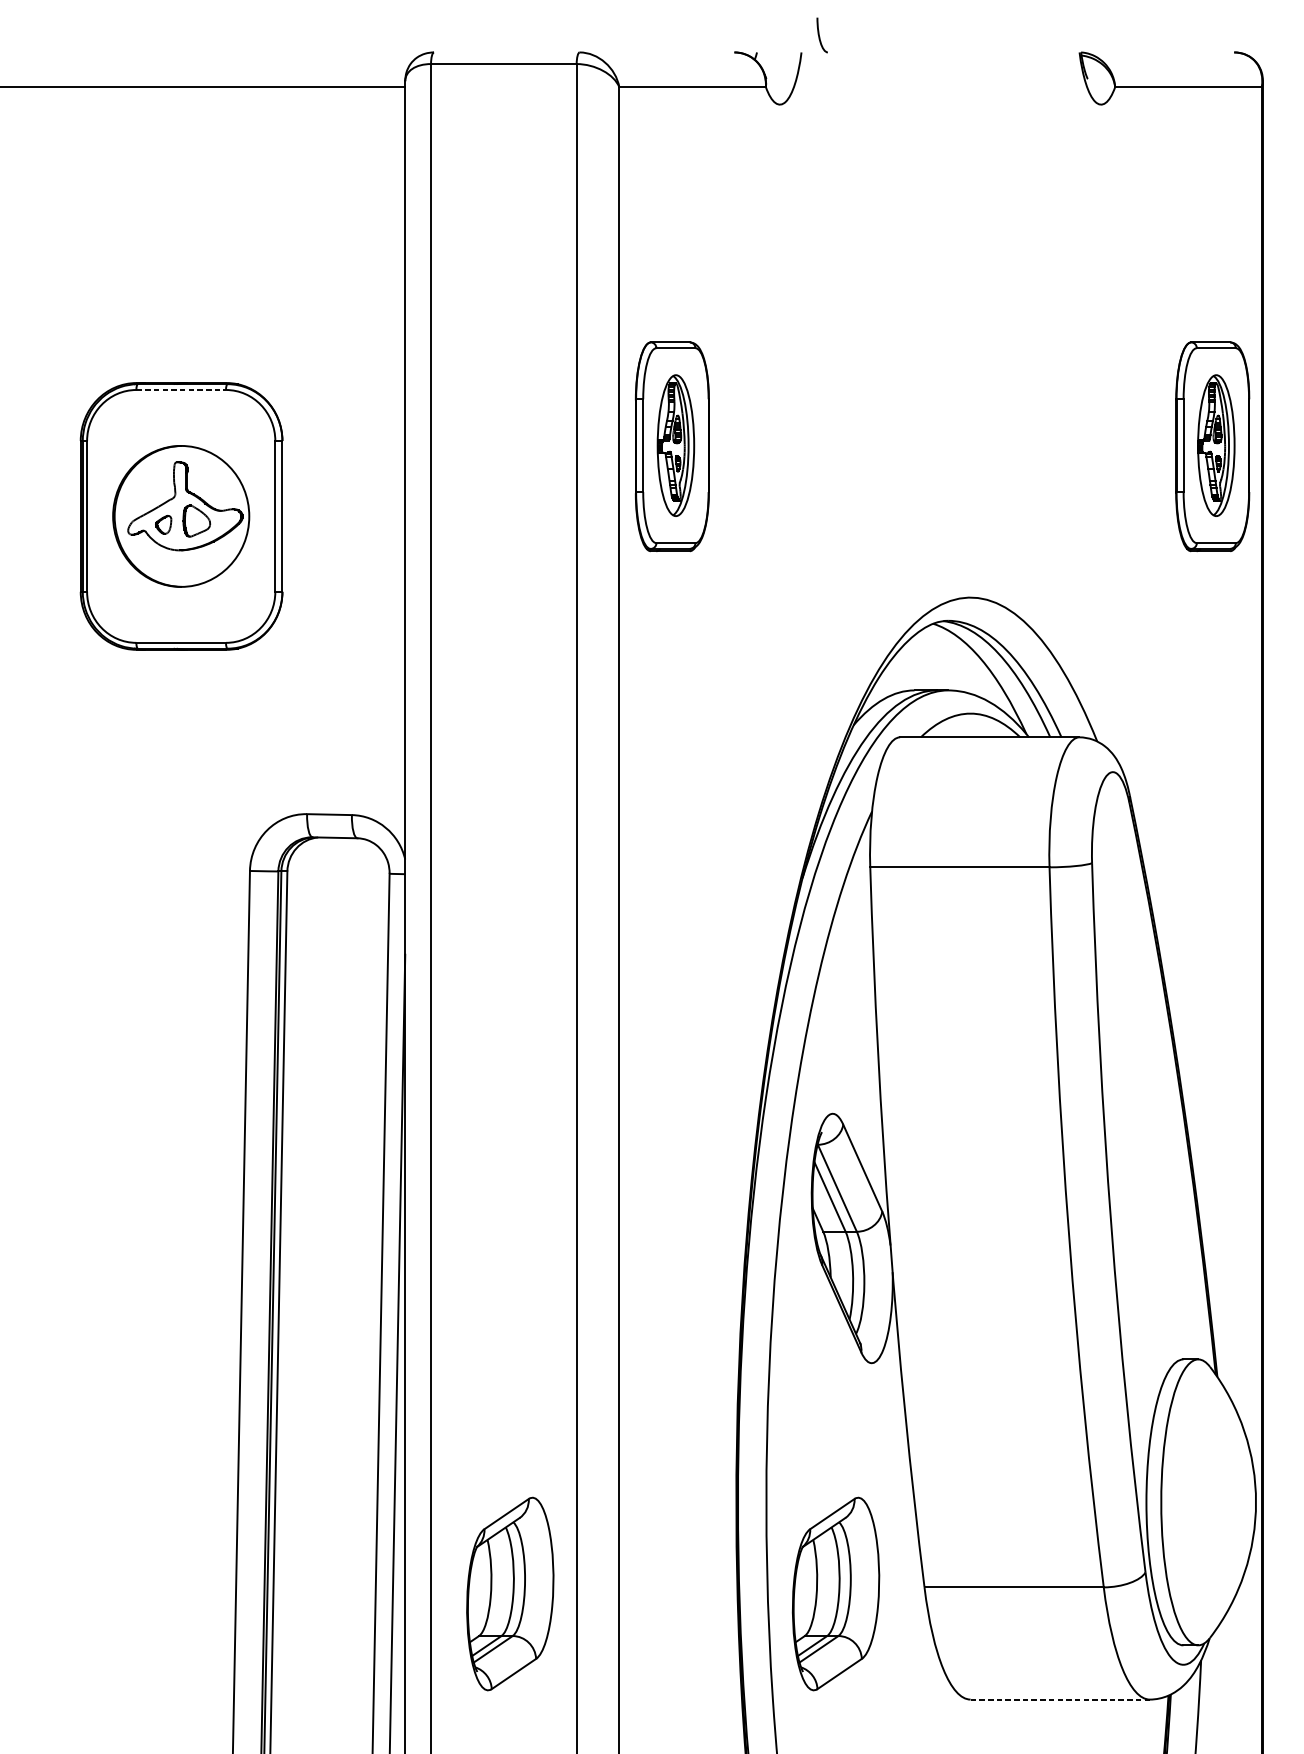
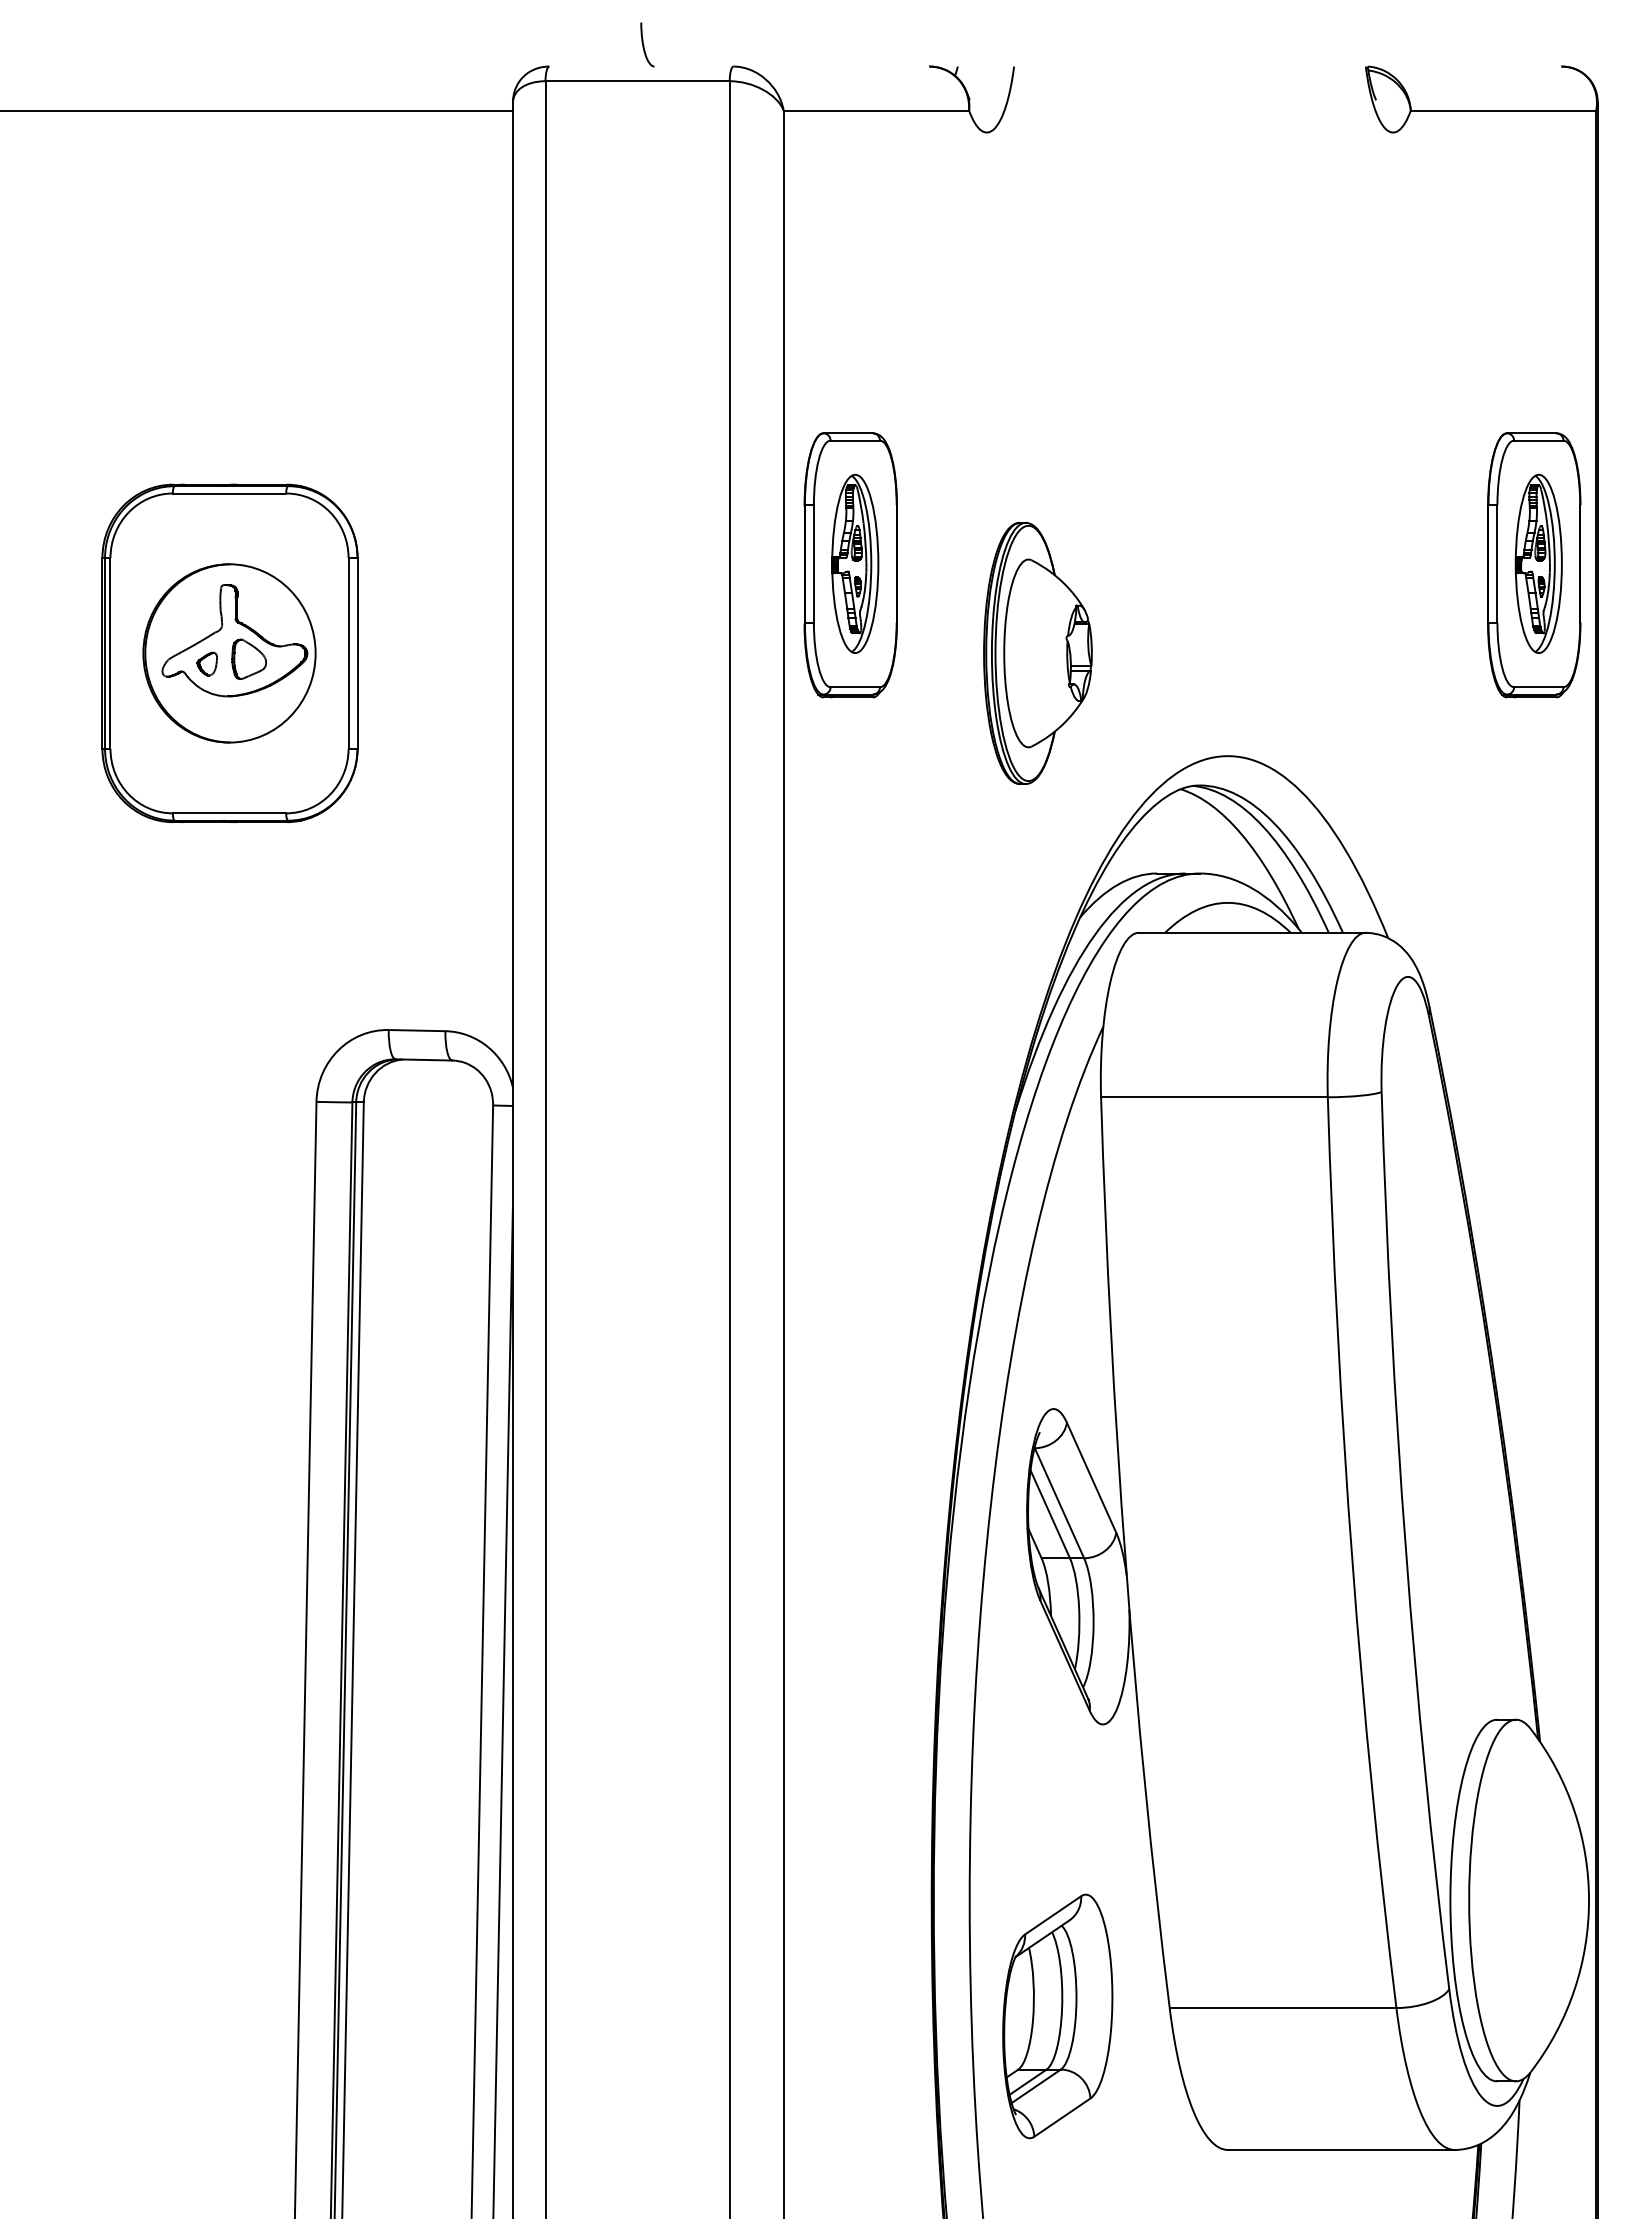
curve: (820, 35) -> (644, 45), moved
line: (181, 389) -> (229, 493), dashed -> solid
part: (820, 515) -> (1037, 652), added
part: (510, 1594) -> (645, 2016), removed
line: (1060, 1699) -> (1341, 2149), dashed -> solid

